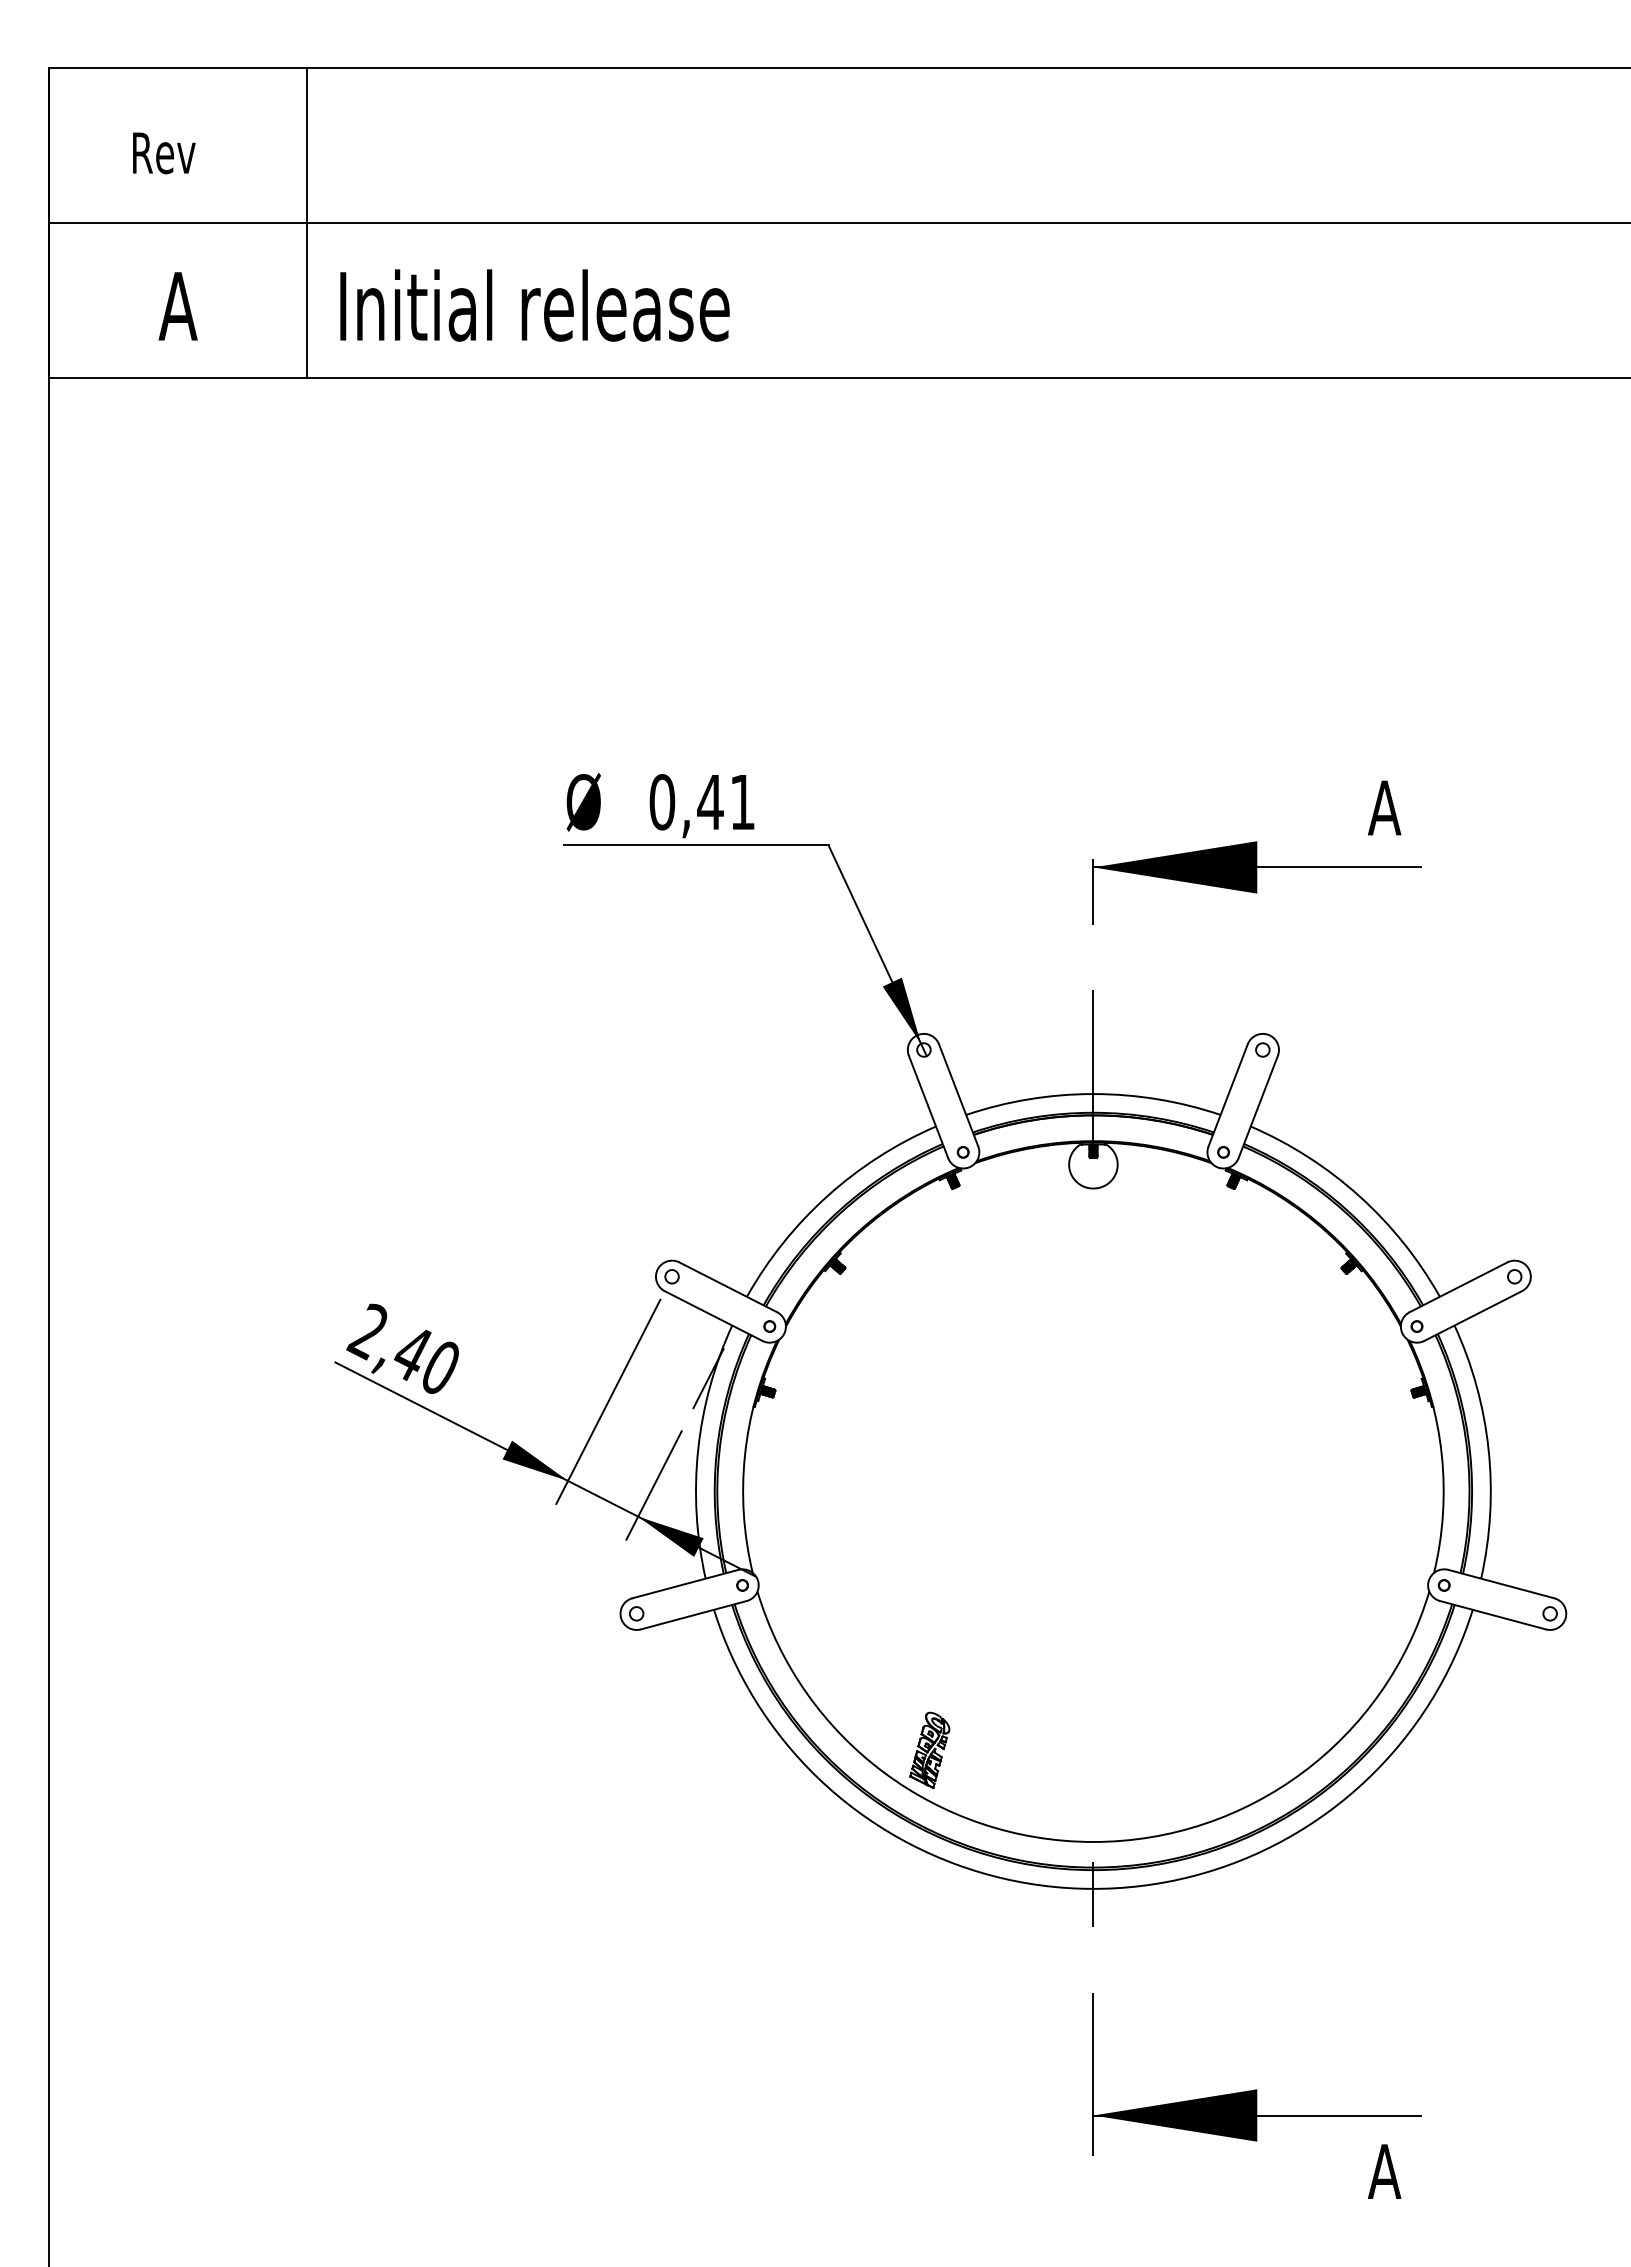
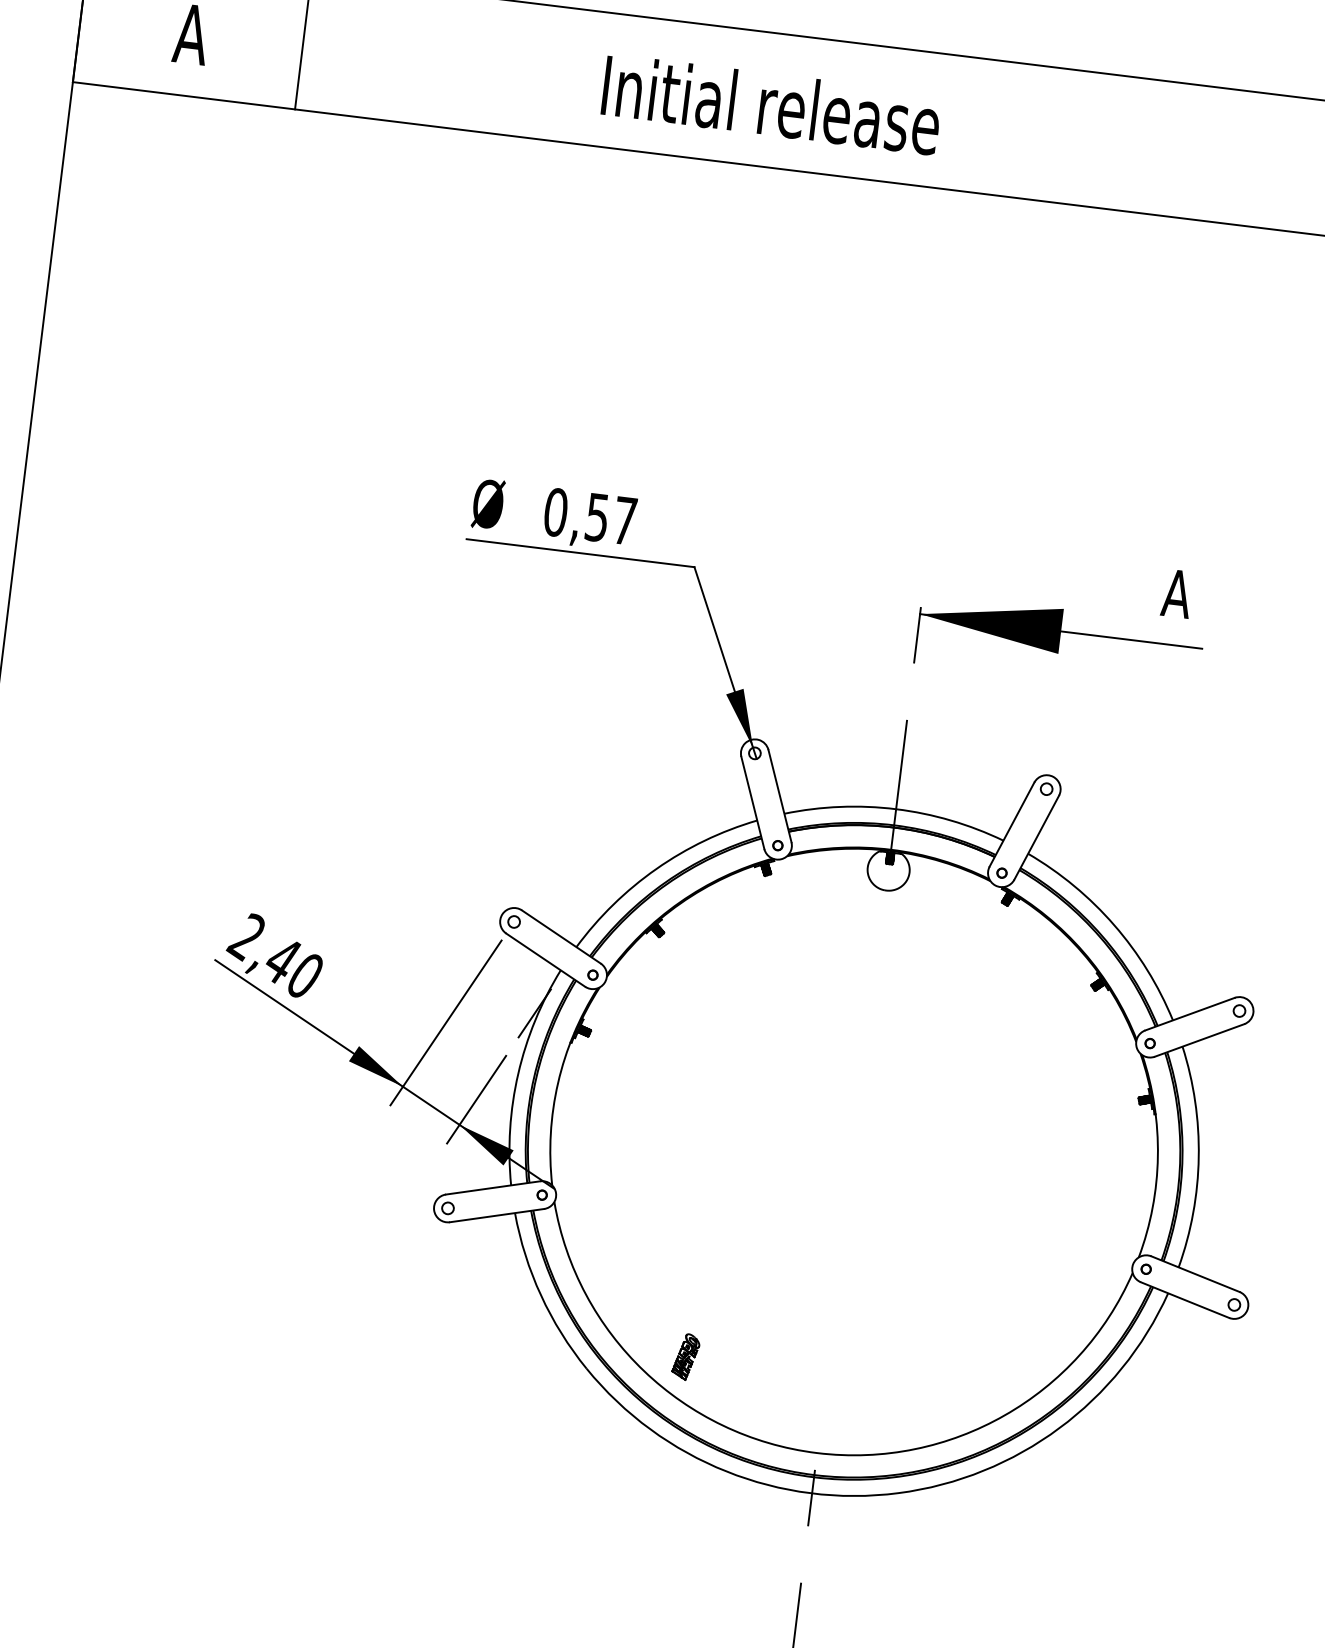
text: (534, 305) -> (771, 104), moved
text: (725, 802) -> (610, 519), 0,41 -> 0,57
part: (929, 1750) -> (685, 1356), size x0.7

